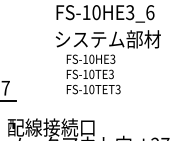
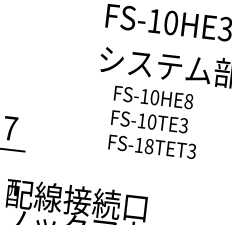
text: (112, 59) -> (188, 101), FS-10HE3 -> FS-10HE8
text: (91, 89) -> (148, 146), FS-10TET3 -> FS-18TET3

